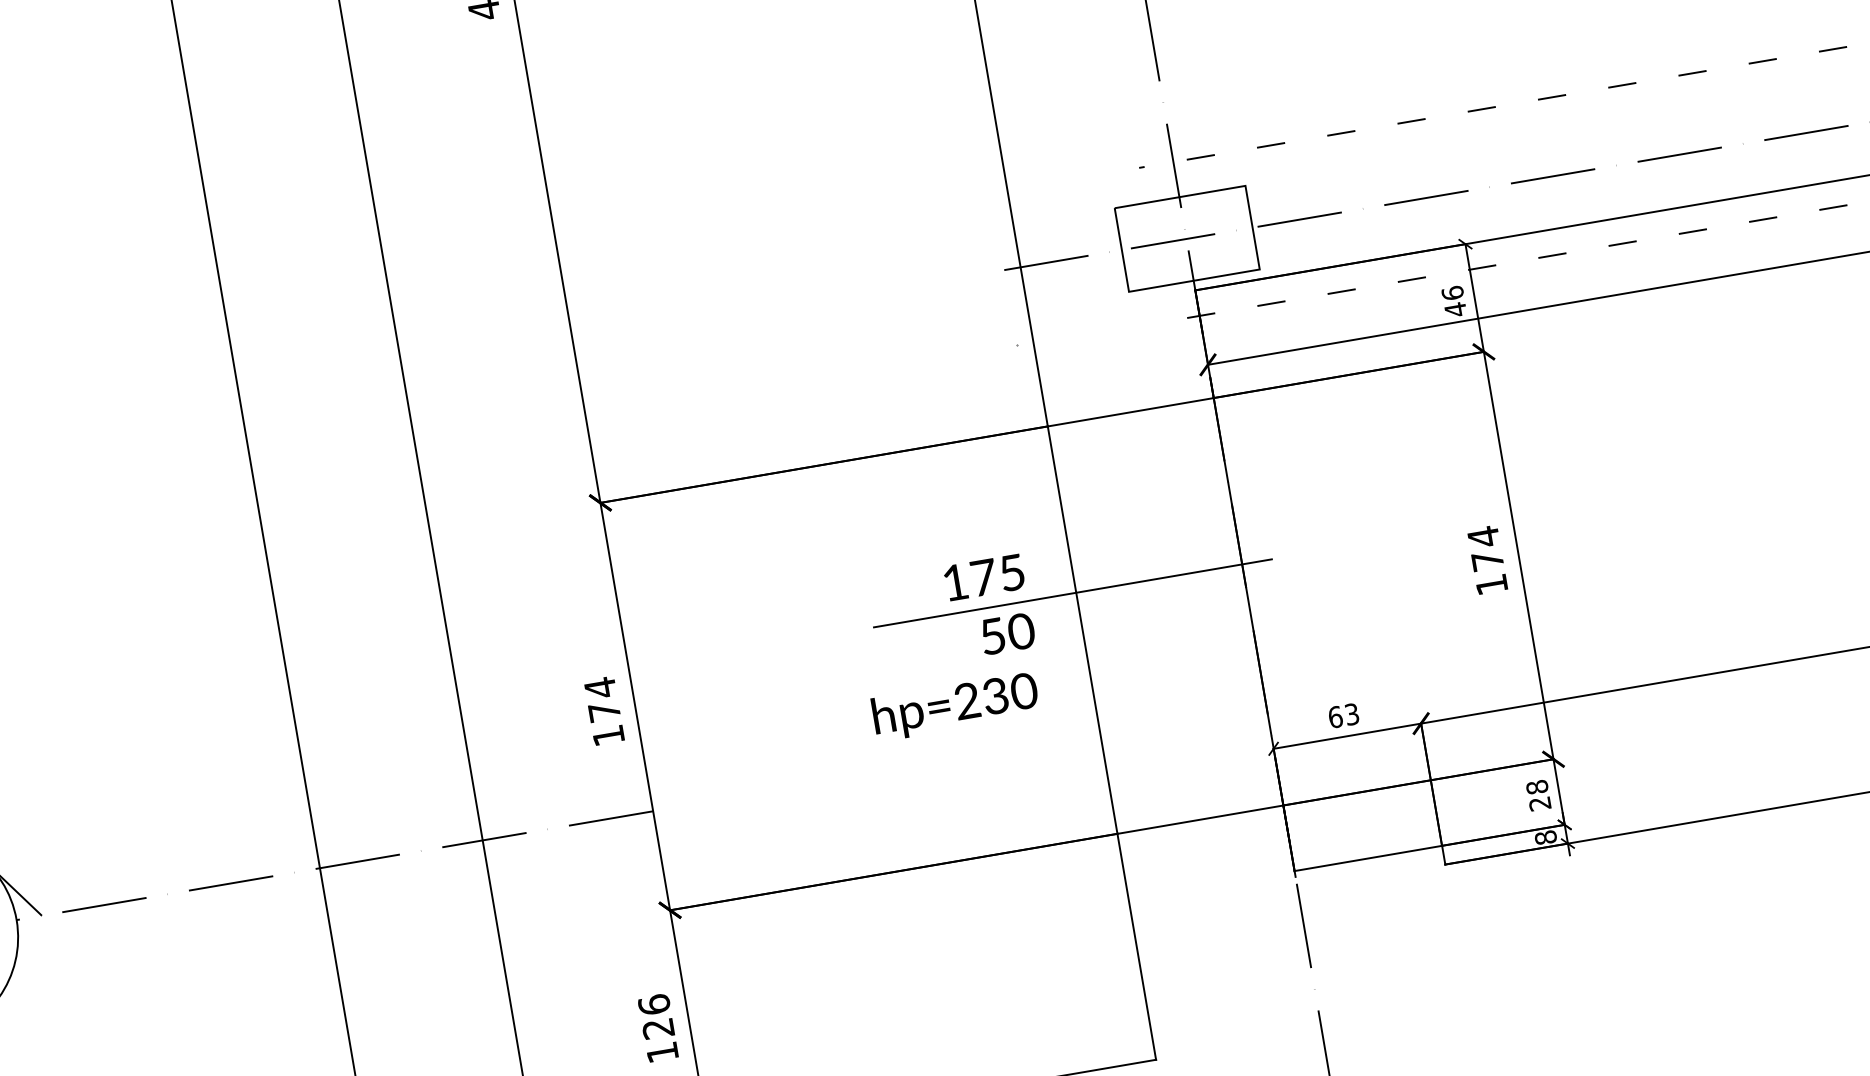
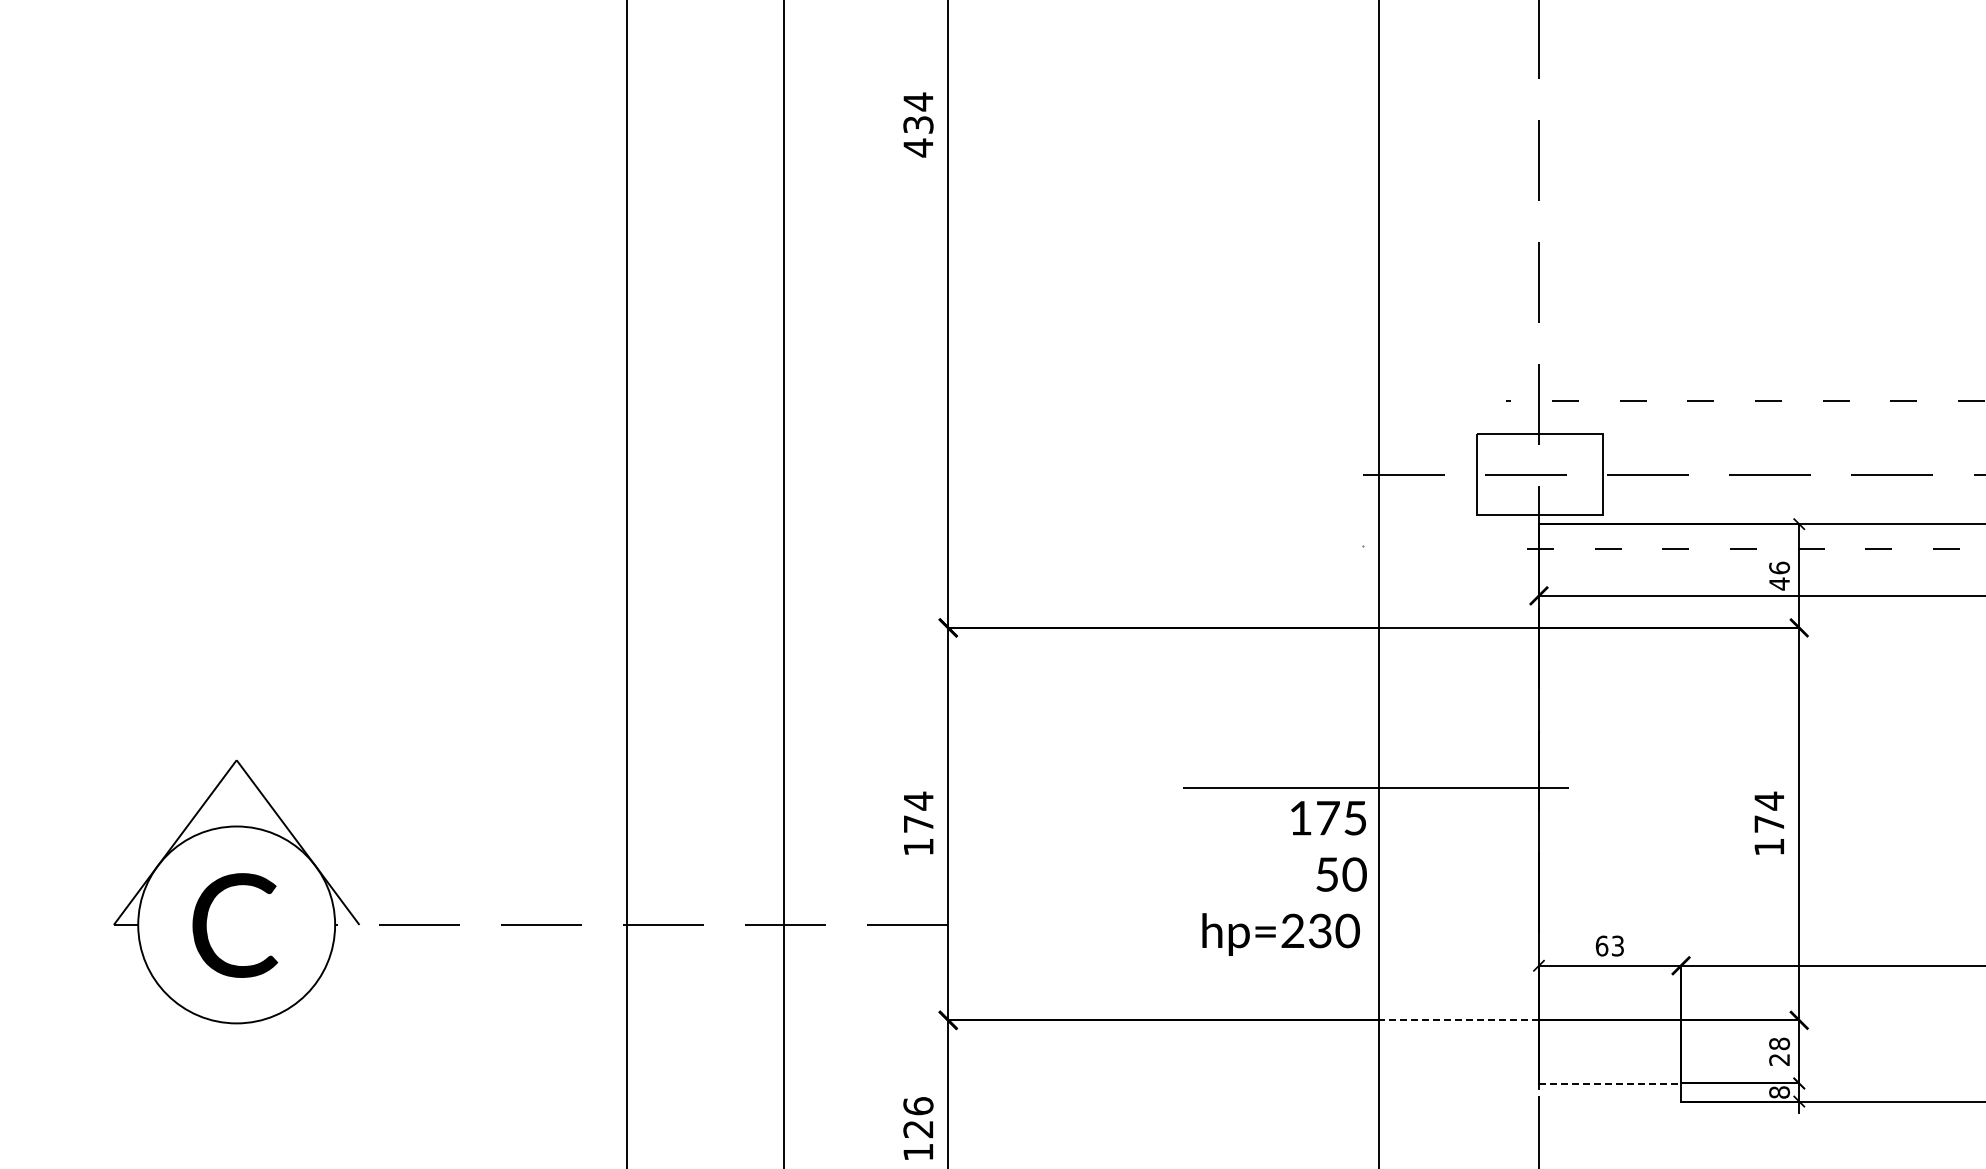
text: (949, 647) -> (1284, 878), moved
line: (1200, 819) -> (1459, 1020), solid -> dashed
line: (1368, 858) -> (1610, 1083), solid -> dashed

